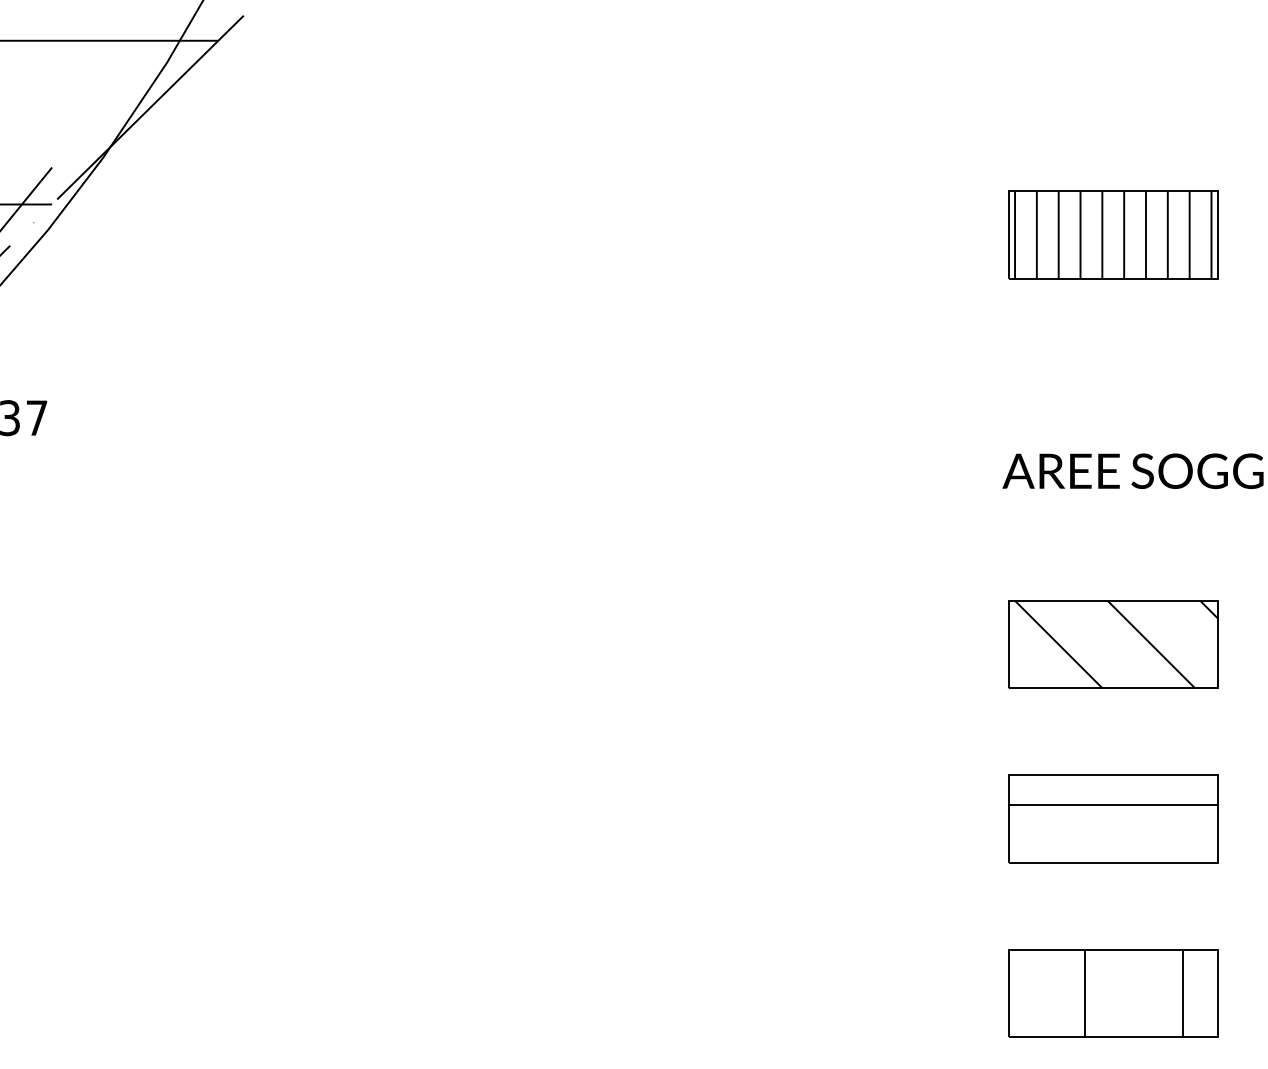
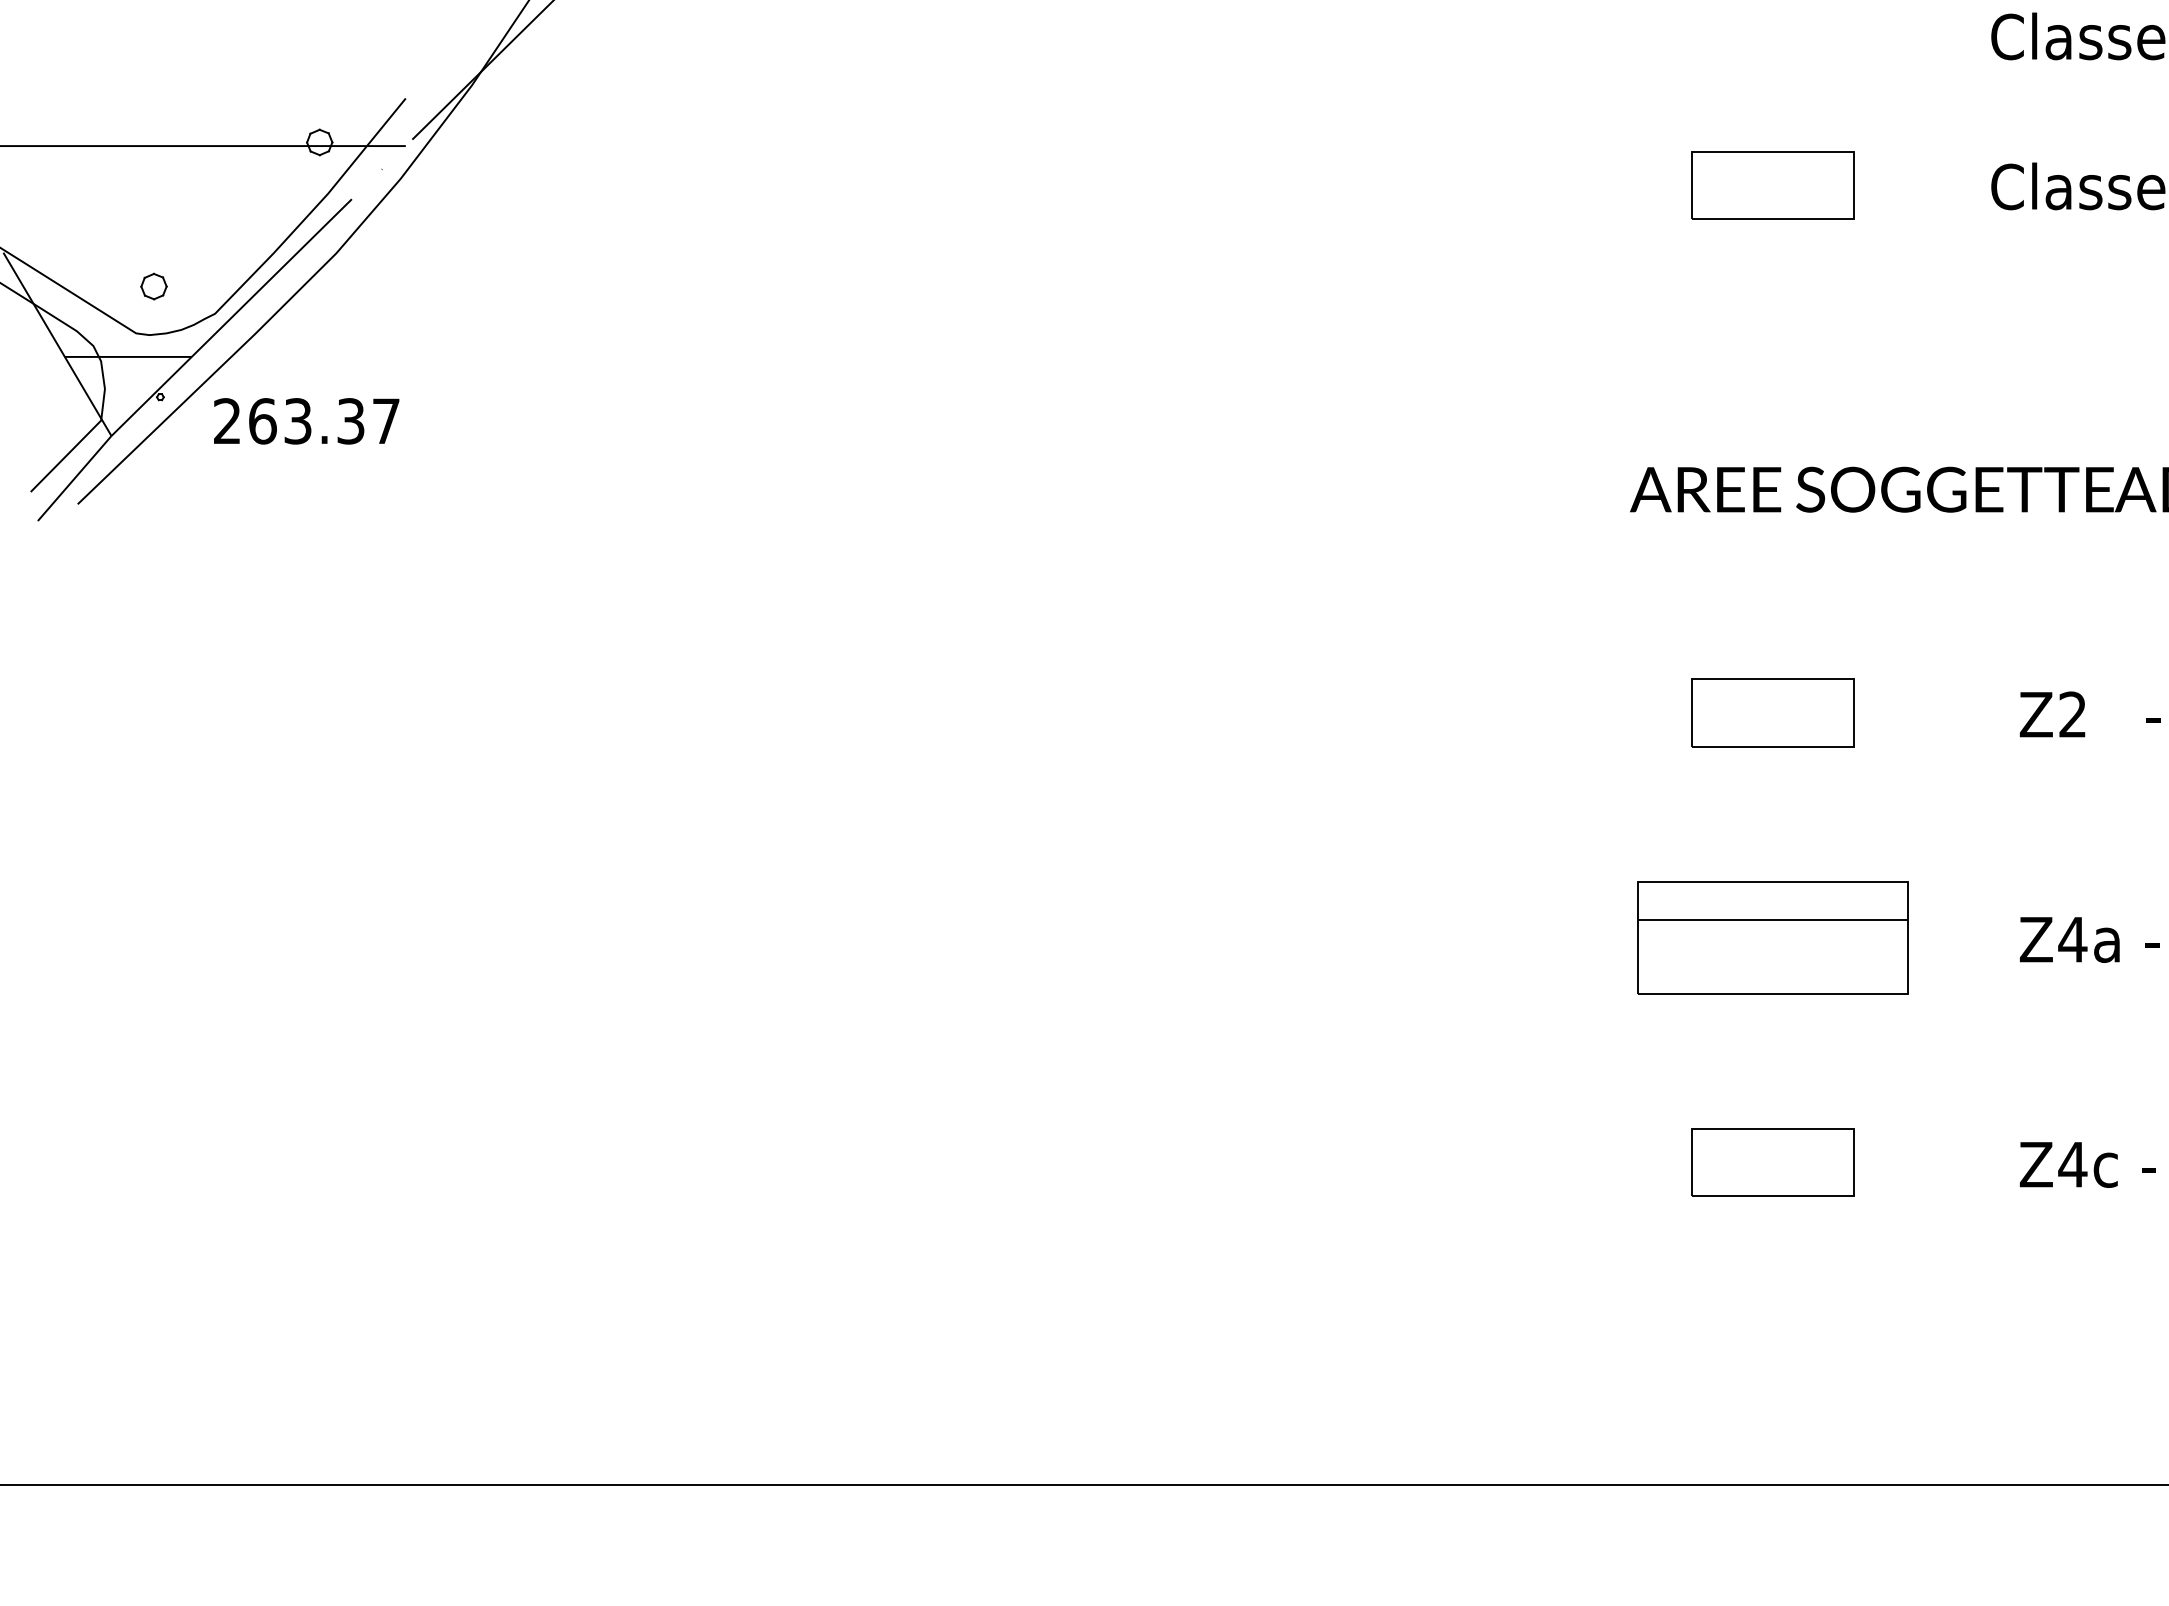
part: (1113, 235) -> (1772, 185), size x0.6
part: (1113, 644) -> (1772, 712), size x0.6
part: (1113, 993) -> (1772, 1162), size x0.6

